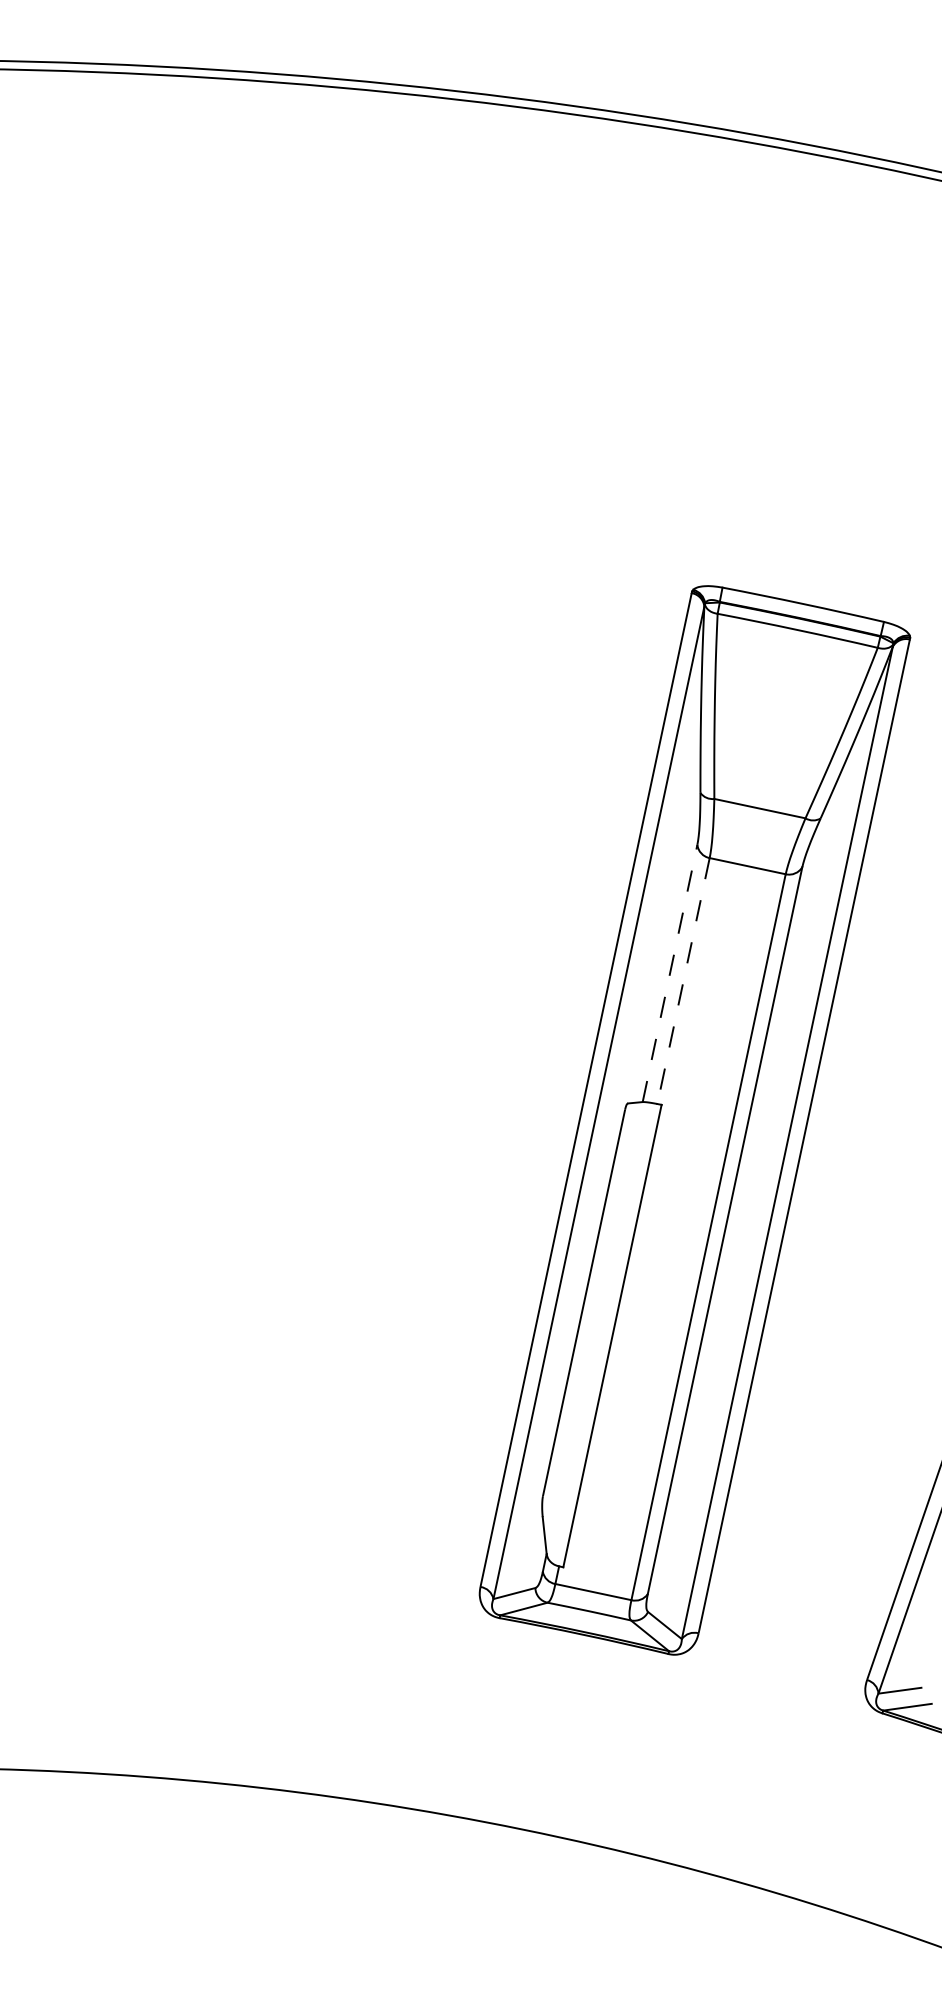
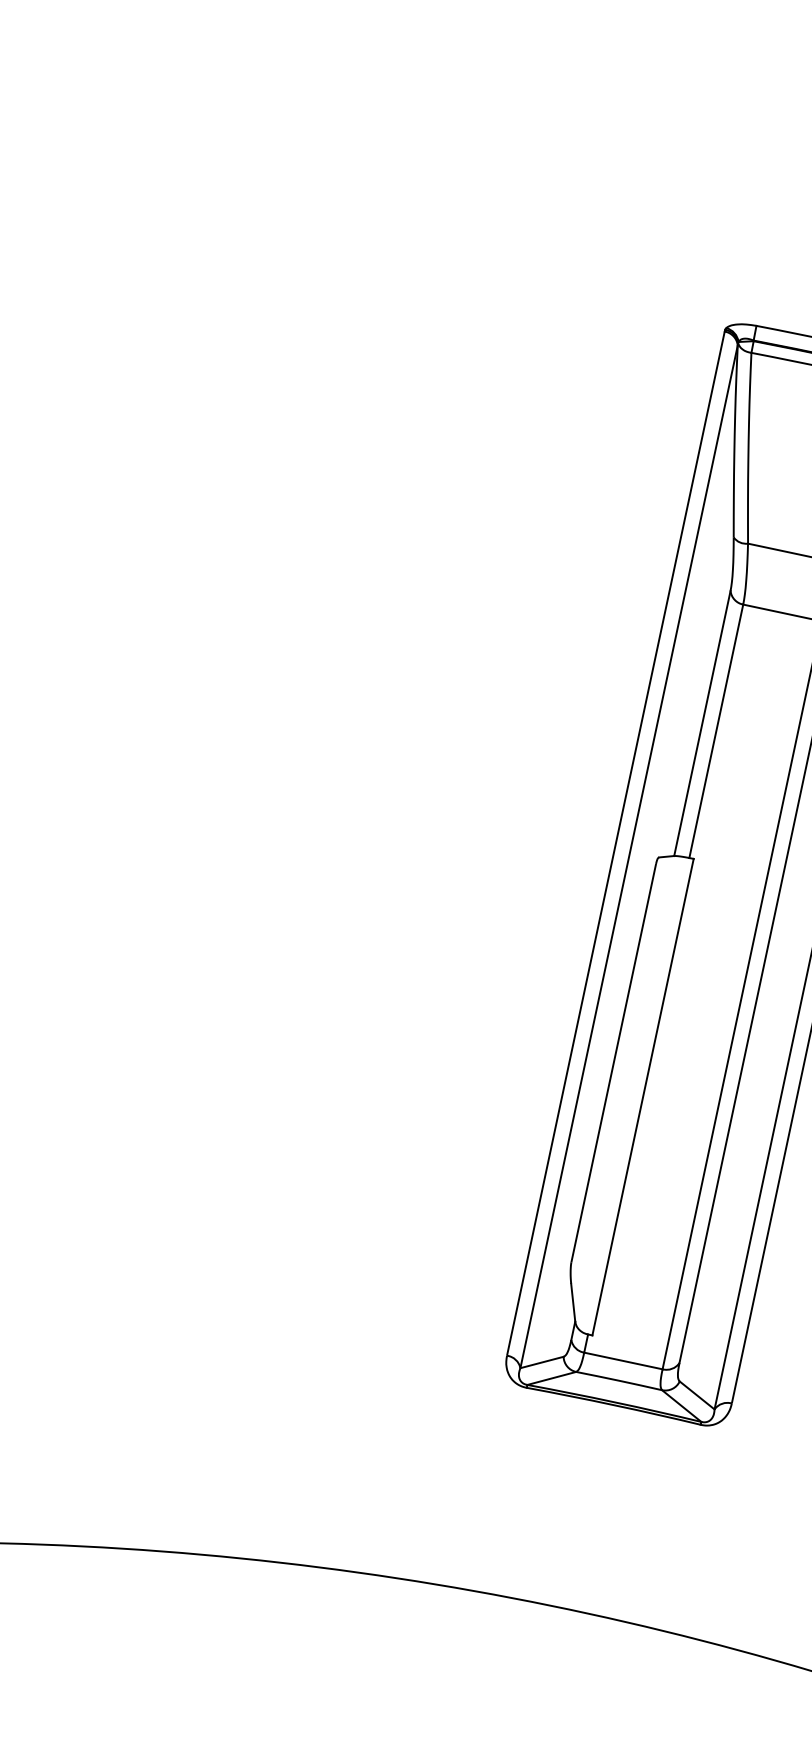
line: (670, 972) -> (702, 722), dashed -> solid
line: (683, 981) -> (716, 731), dashed -> solid

